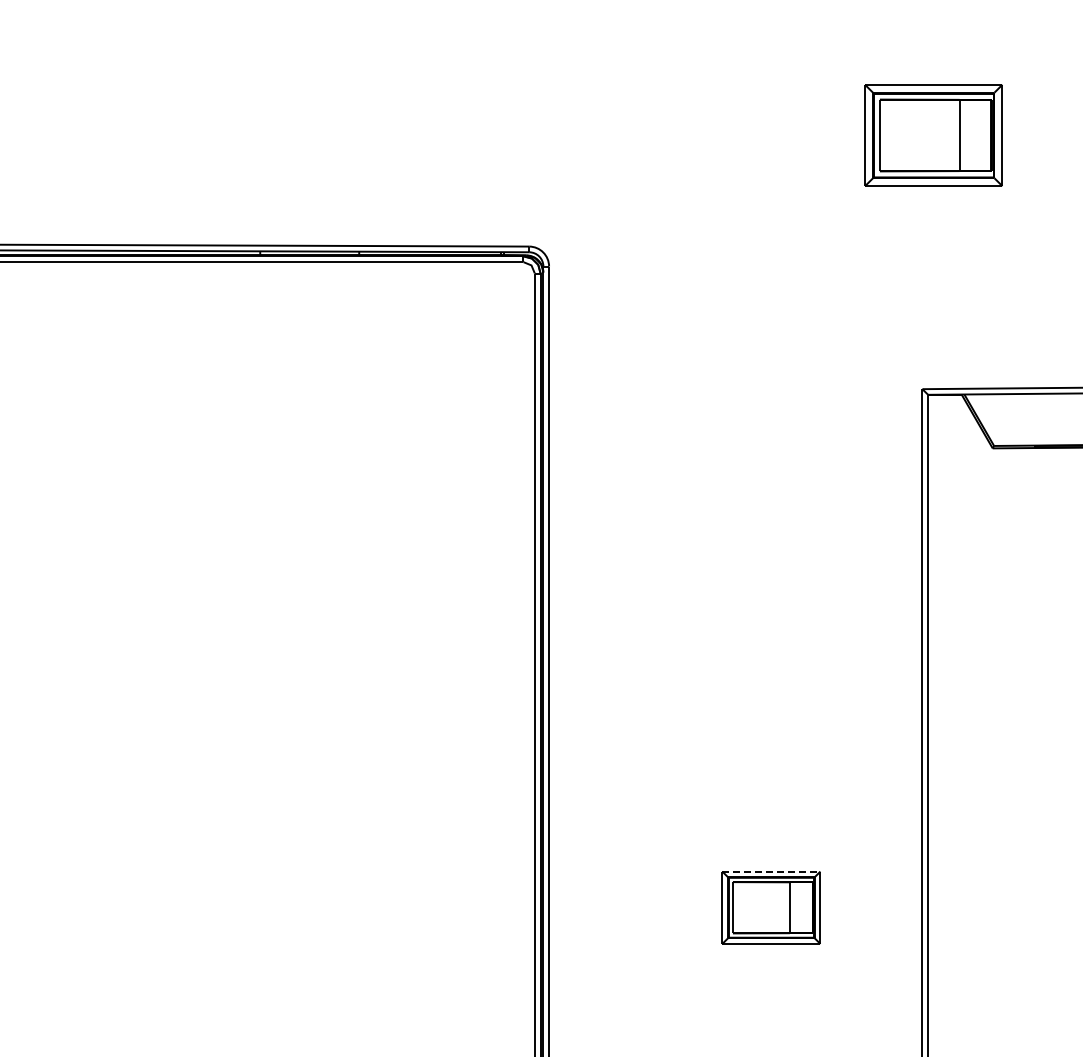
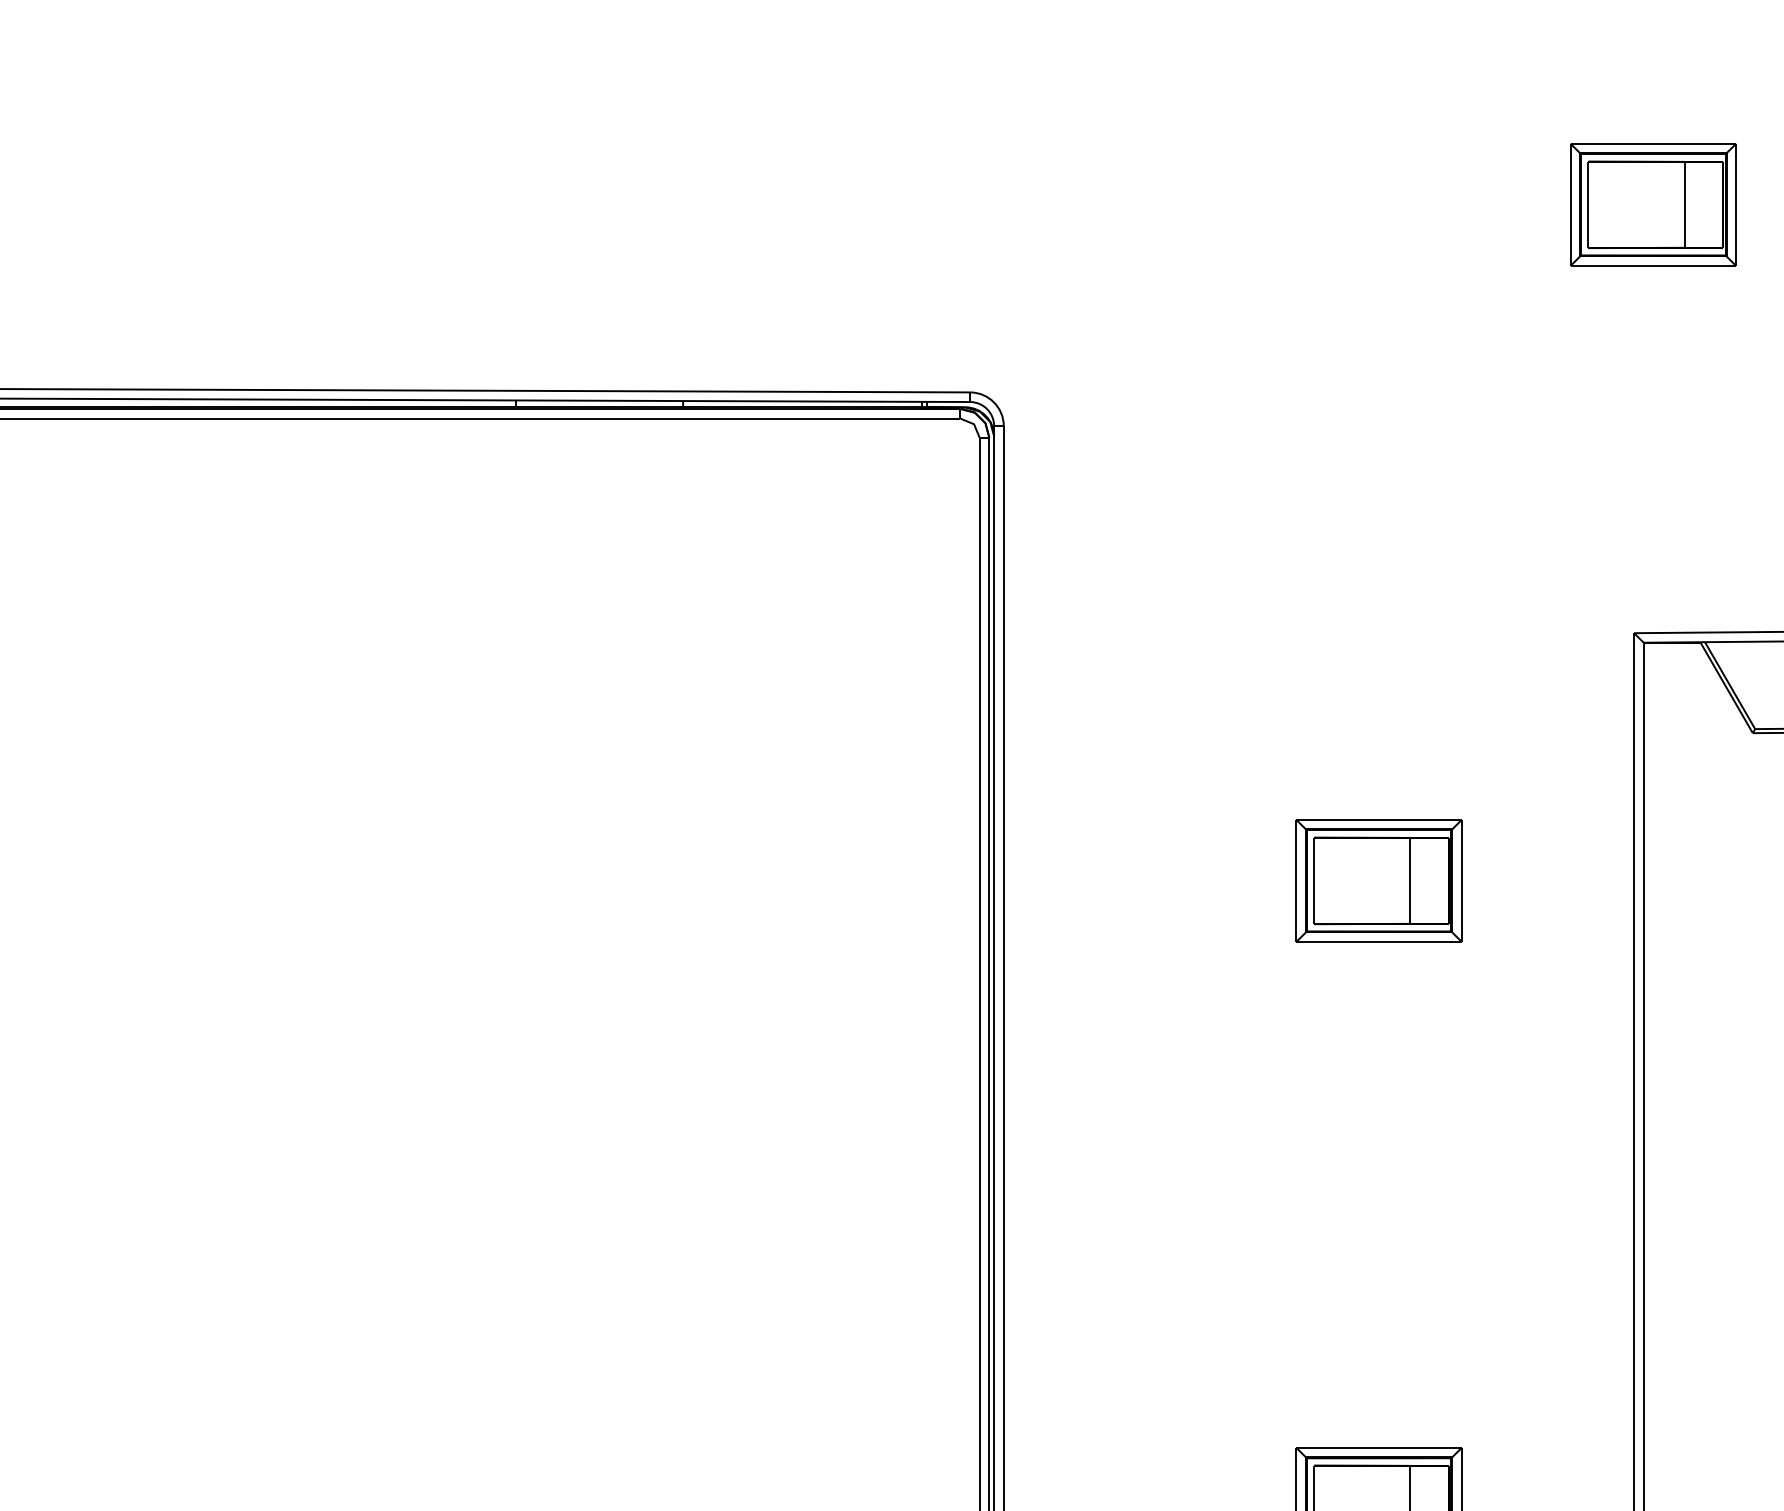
part: (933, 135) -> (1652, 204), size x0.71
part: (770, 535) -> (1377, 880), added
line: (771, 871) -> (1379, 1447), dashed -> solid

